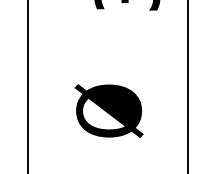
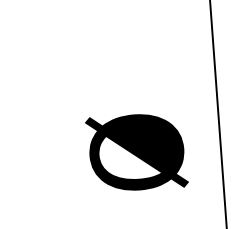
text: (108, 110) -> (135, 151), moved

